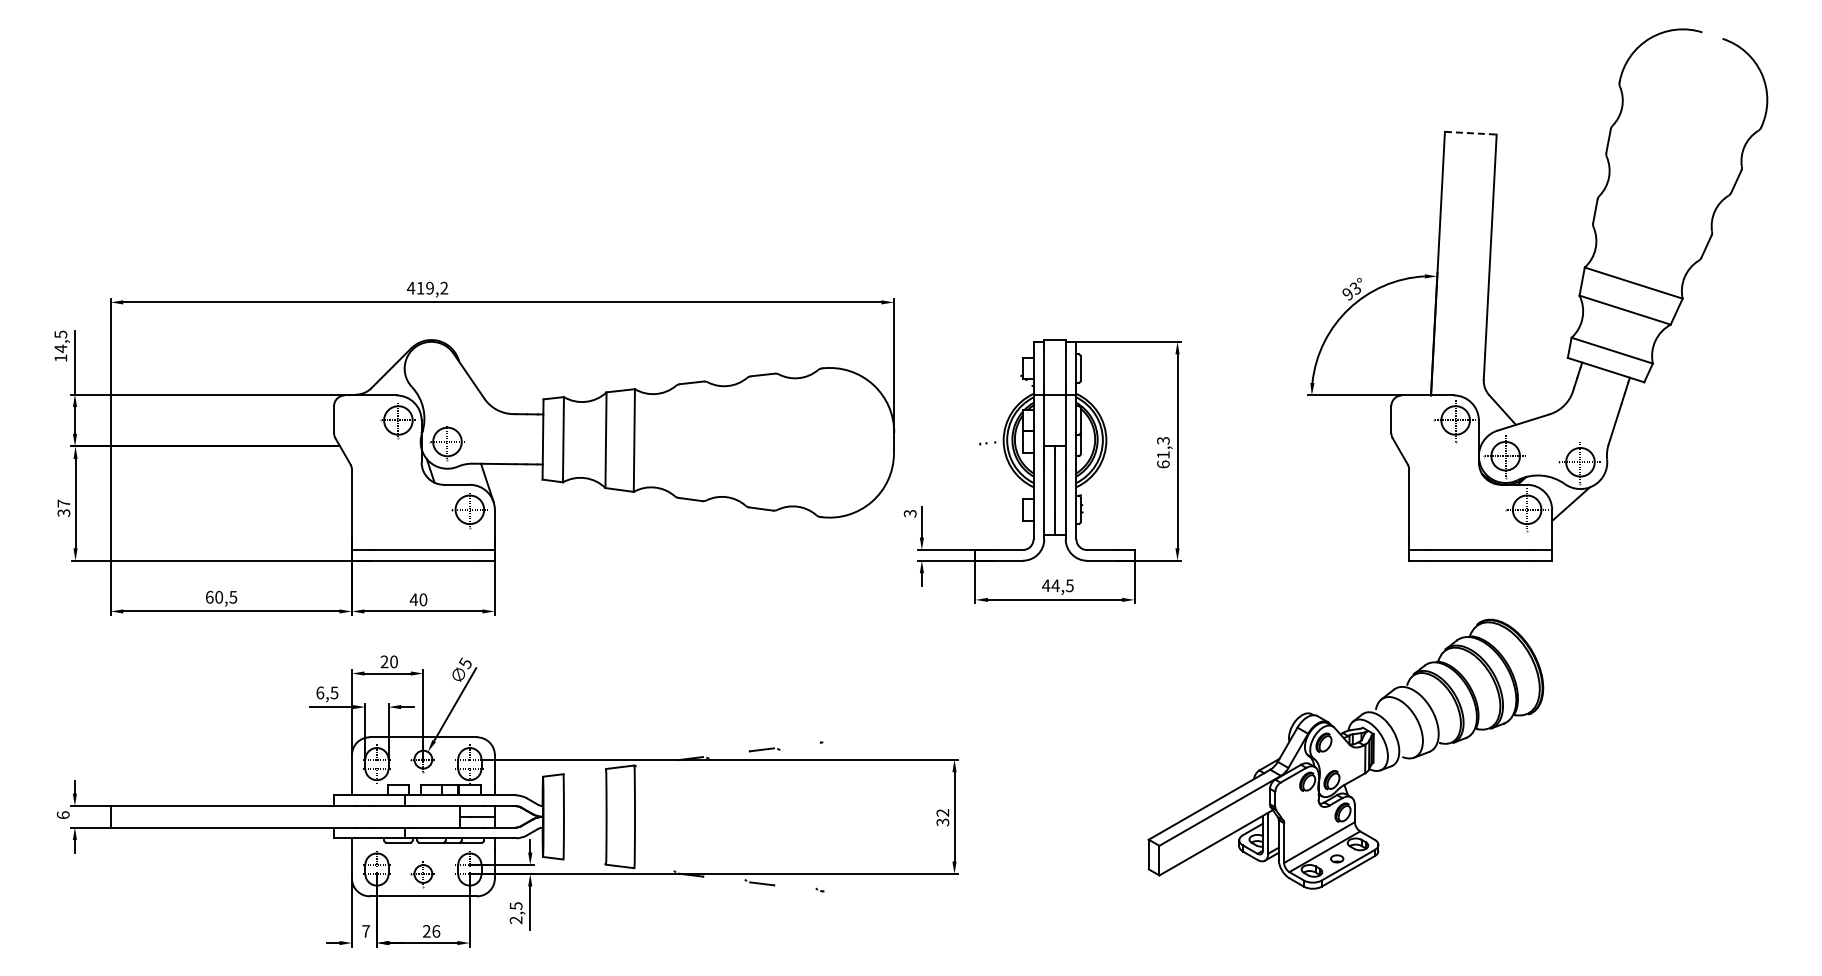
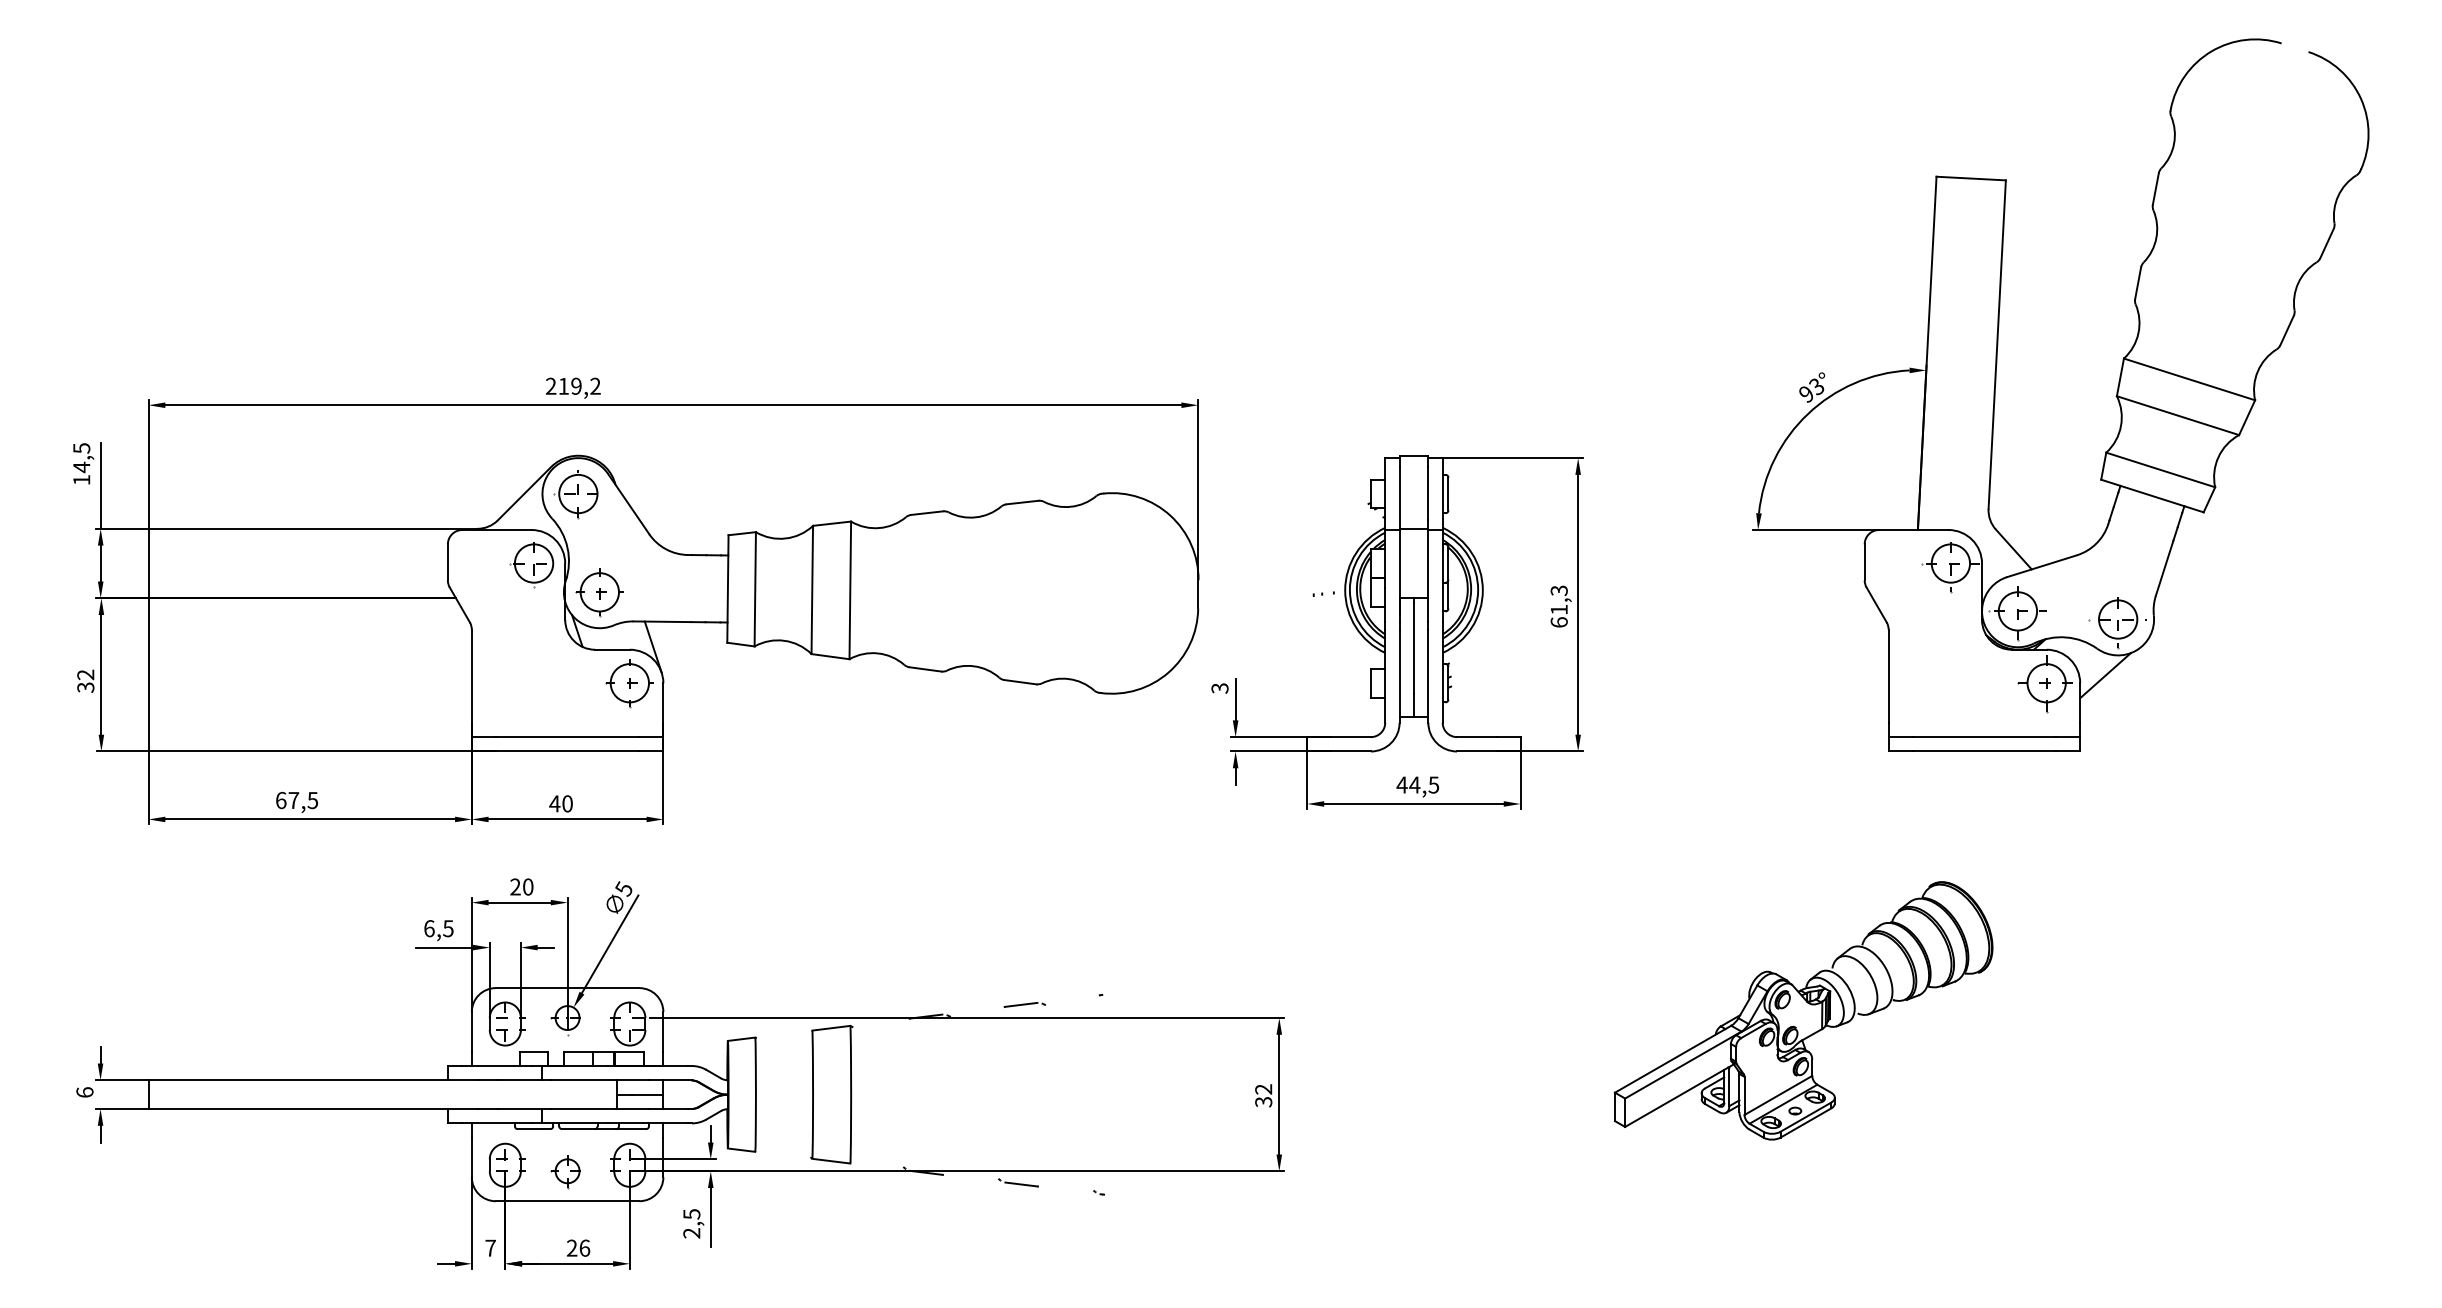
line: (1470, 133) -> (1970, 178), dashed -> solid
text: (410, 287) -> (550, 385), 419,2 -> 219,2
part: (430, 369) -> (577, 495), added
text: (63, 503) -> (85, 674), 37 -> 32
text: (219, 596) -> (294, 799), 60,5 -> 67,5
part: (1345, 754) -> (1803, 1011), size x0.71

